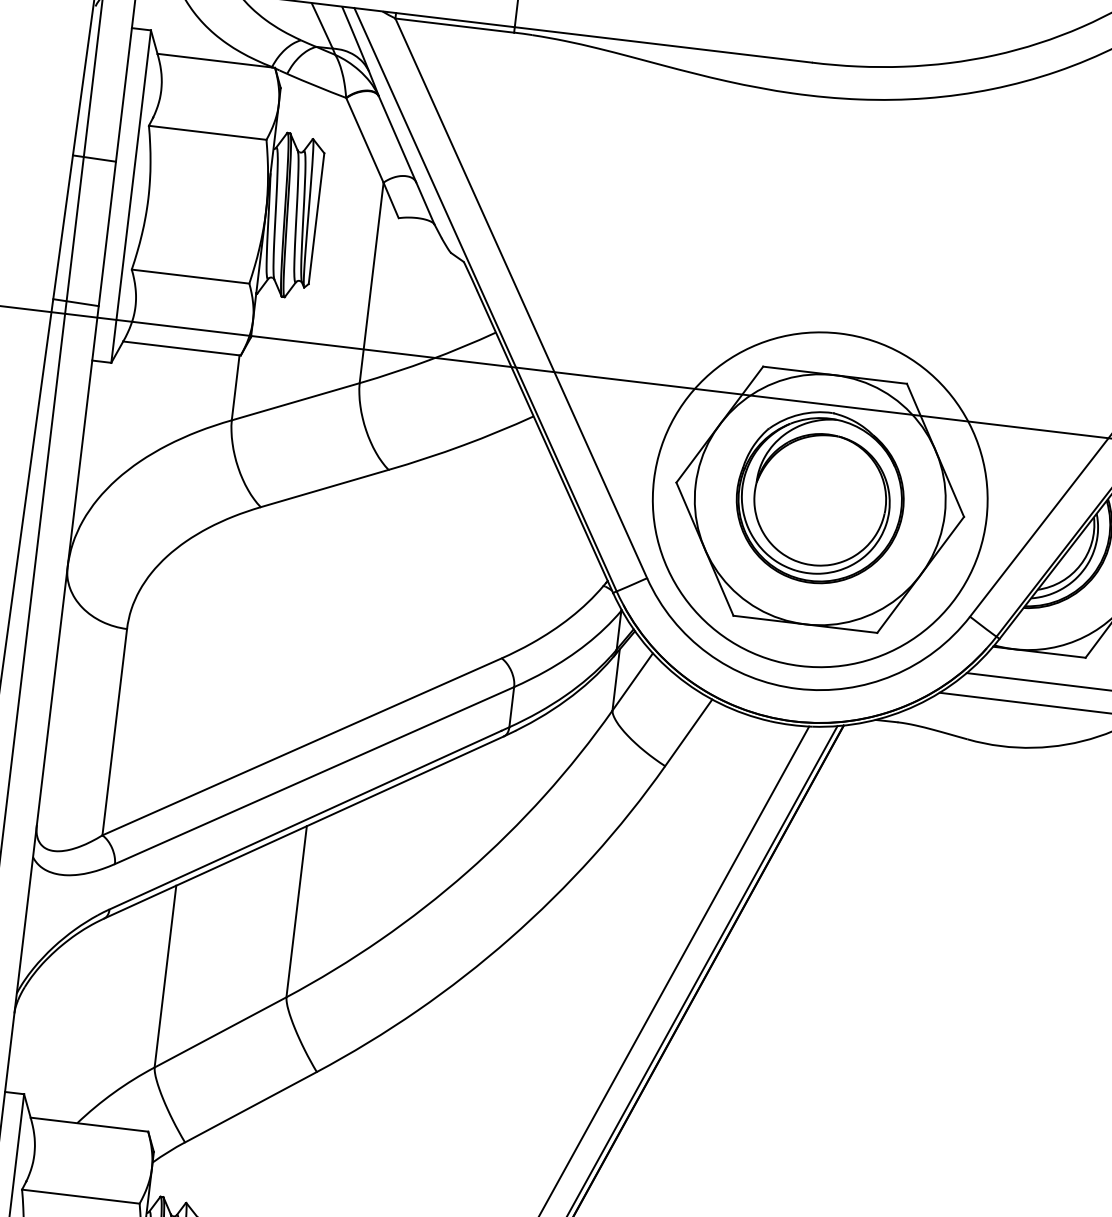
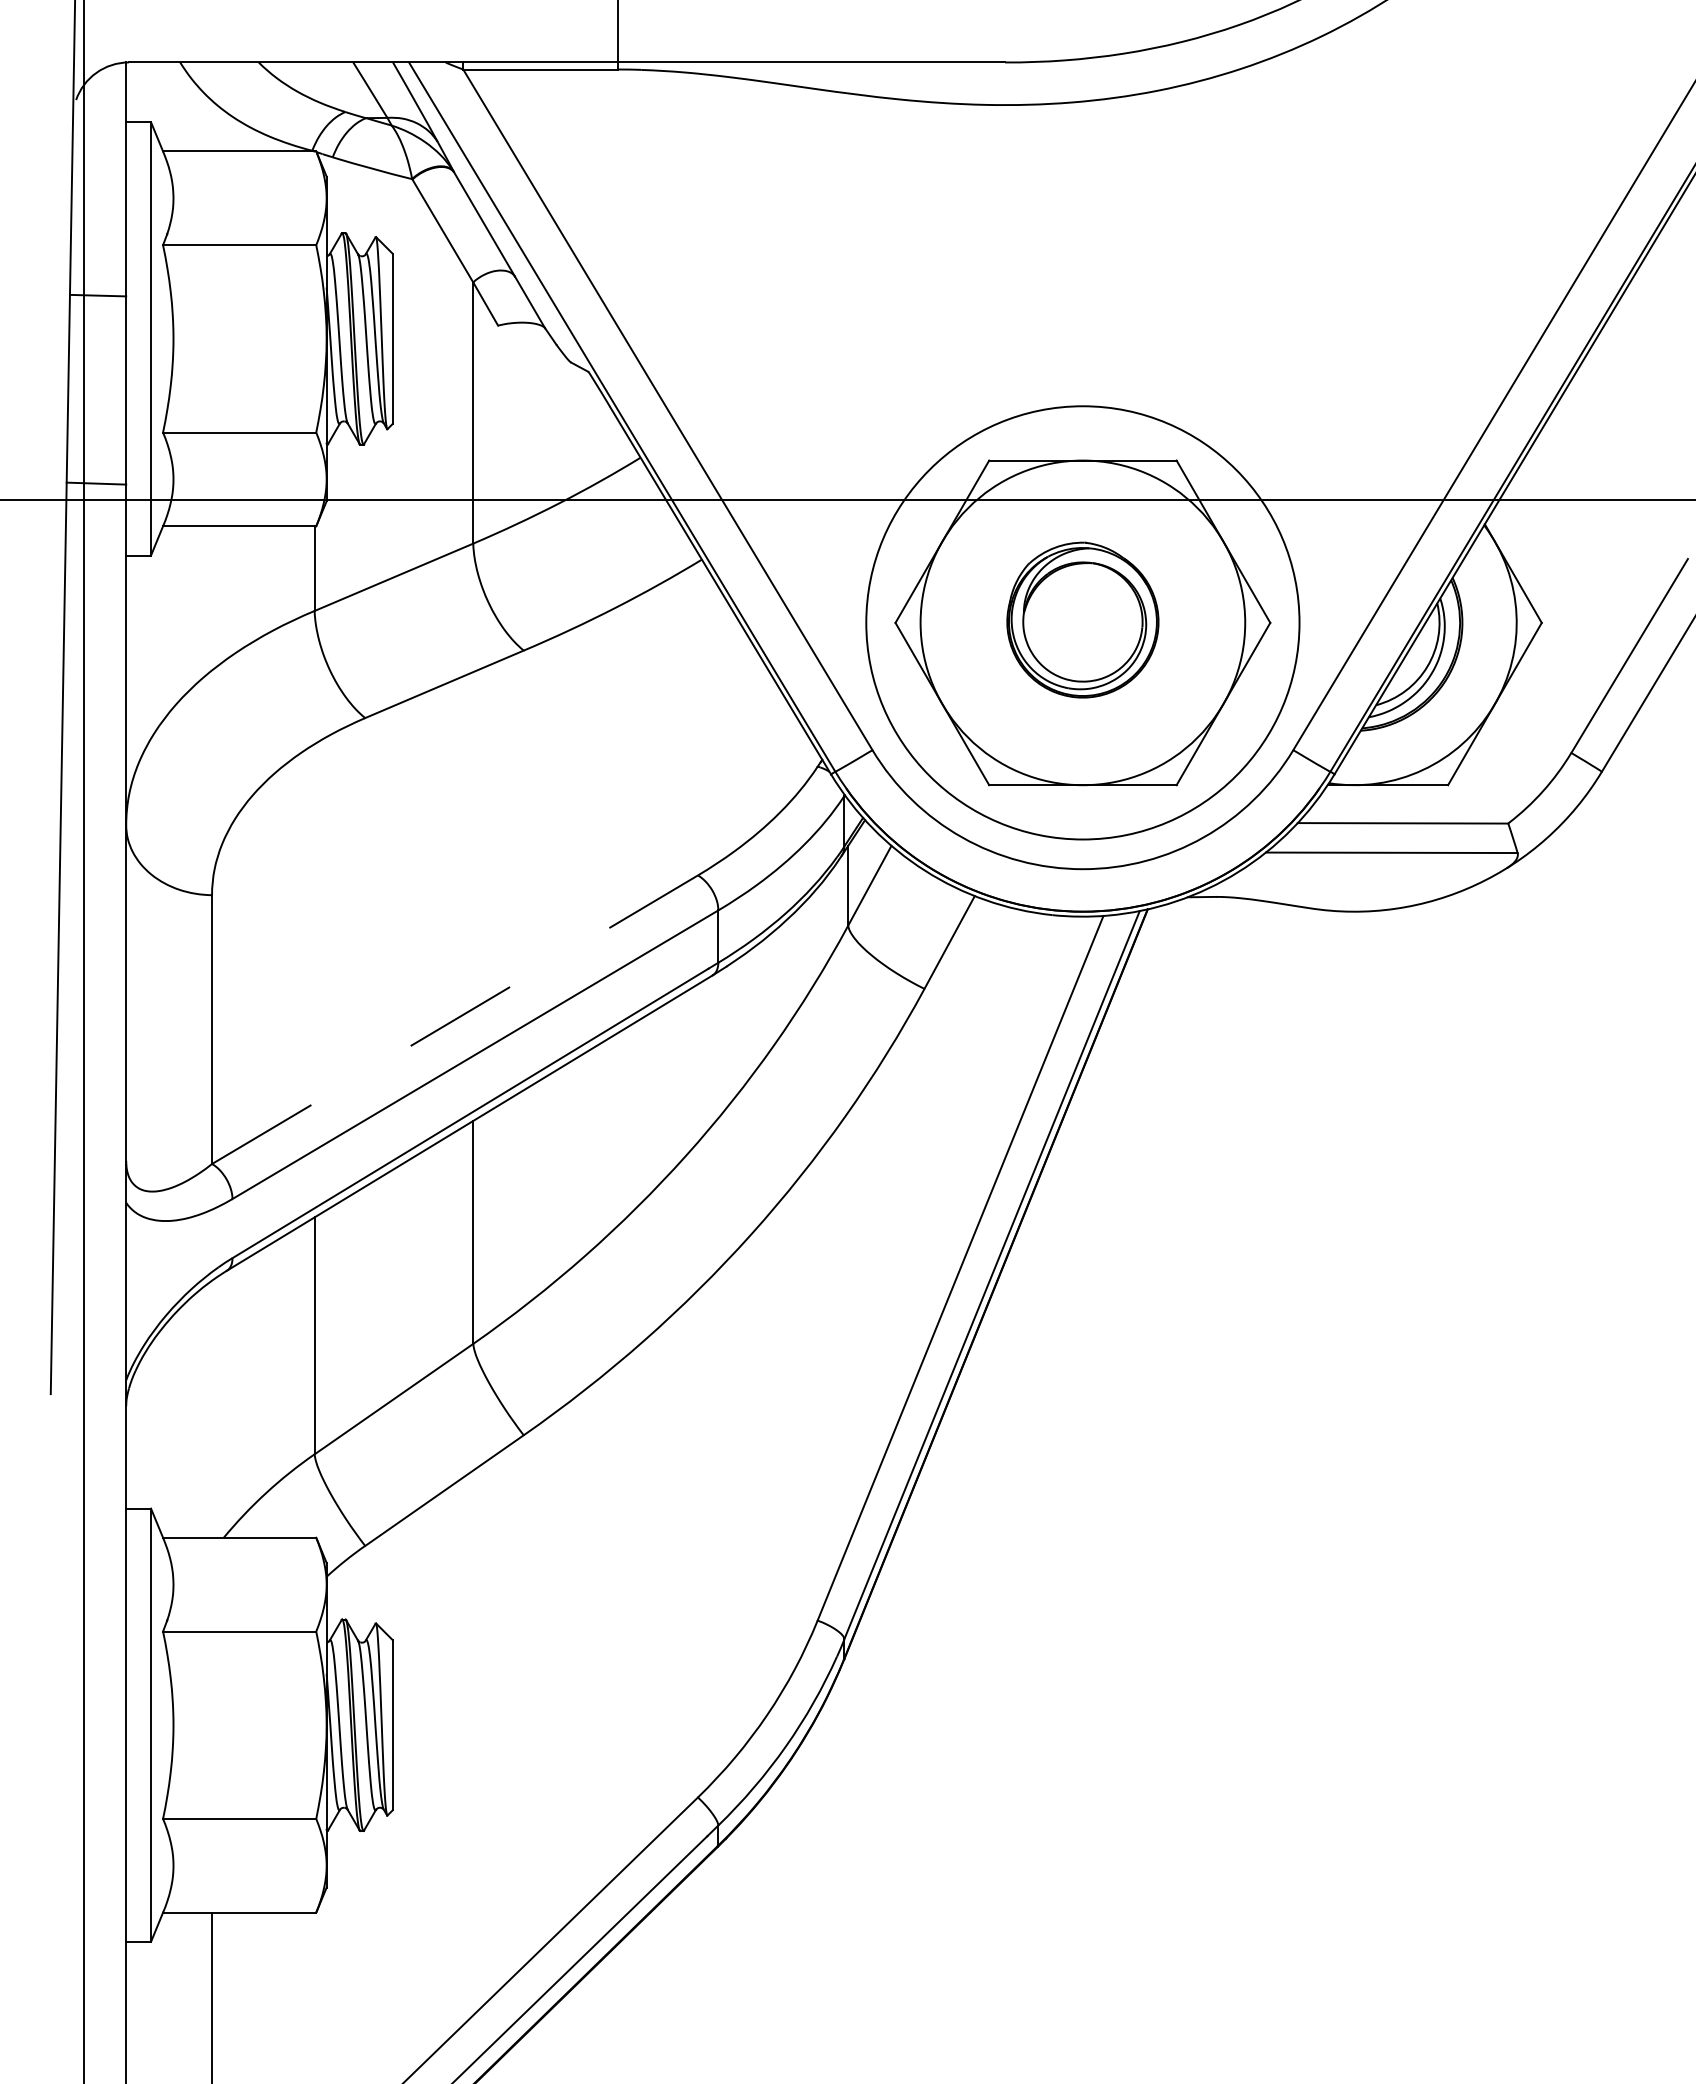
part: (820, 497) -> (1082, 619), size x0.7
line: (302, 746) -> (455, 1019), solid -> dashed

